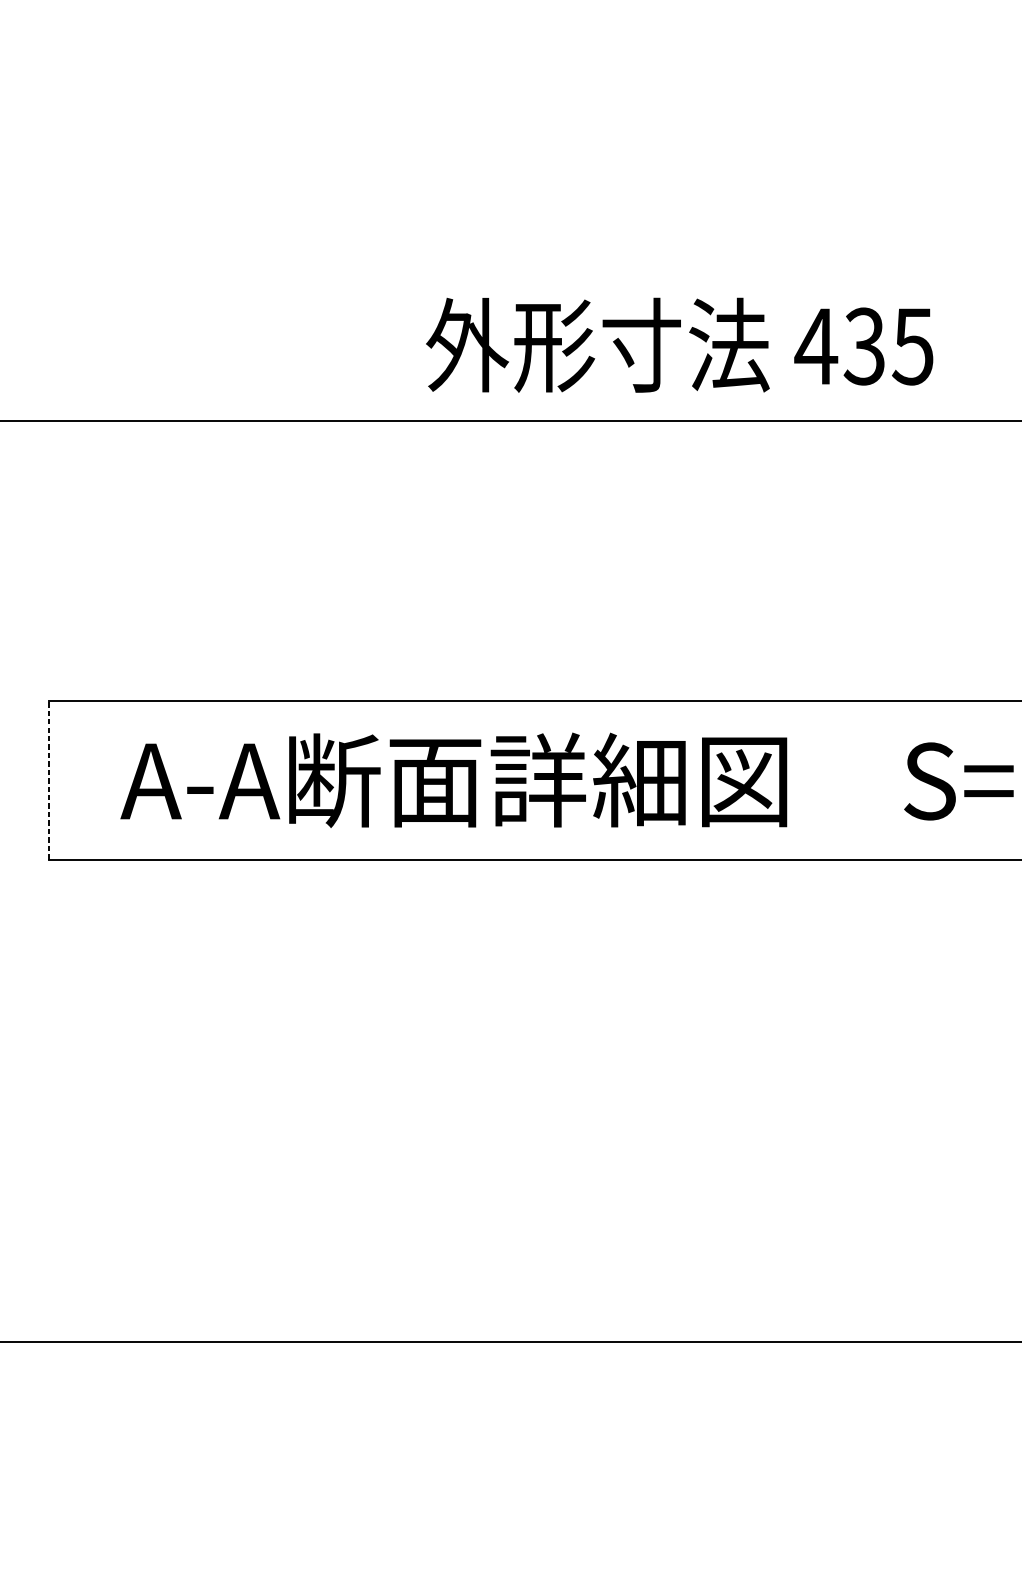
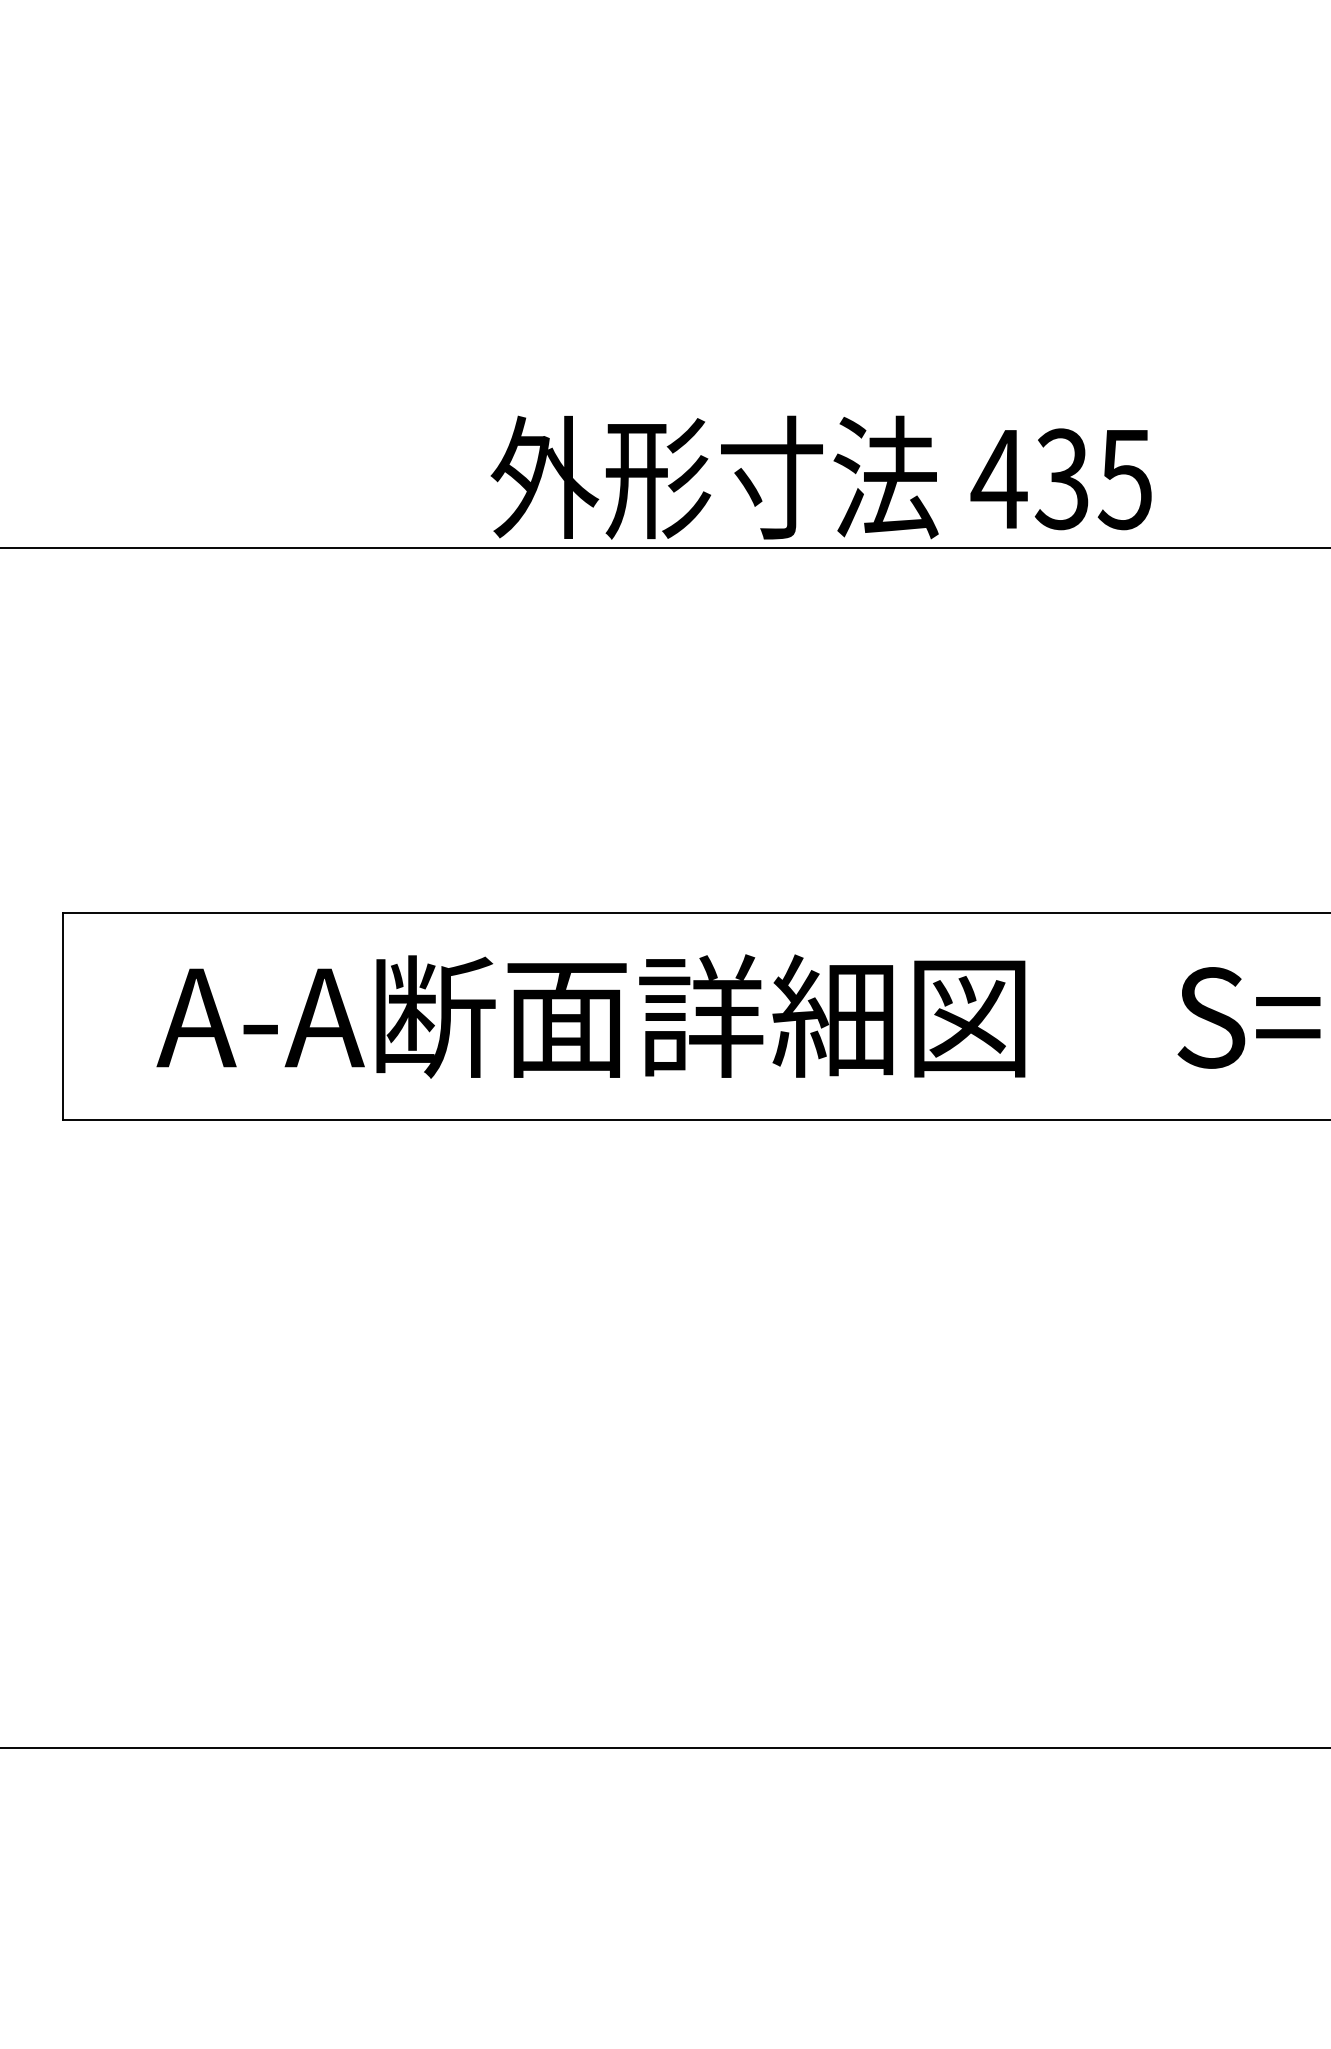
text: (679, 345) -> (820, 477), moved
line: (48, 779) -> (63, 1015), dashed -> solid

